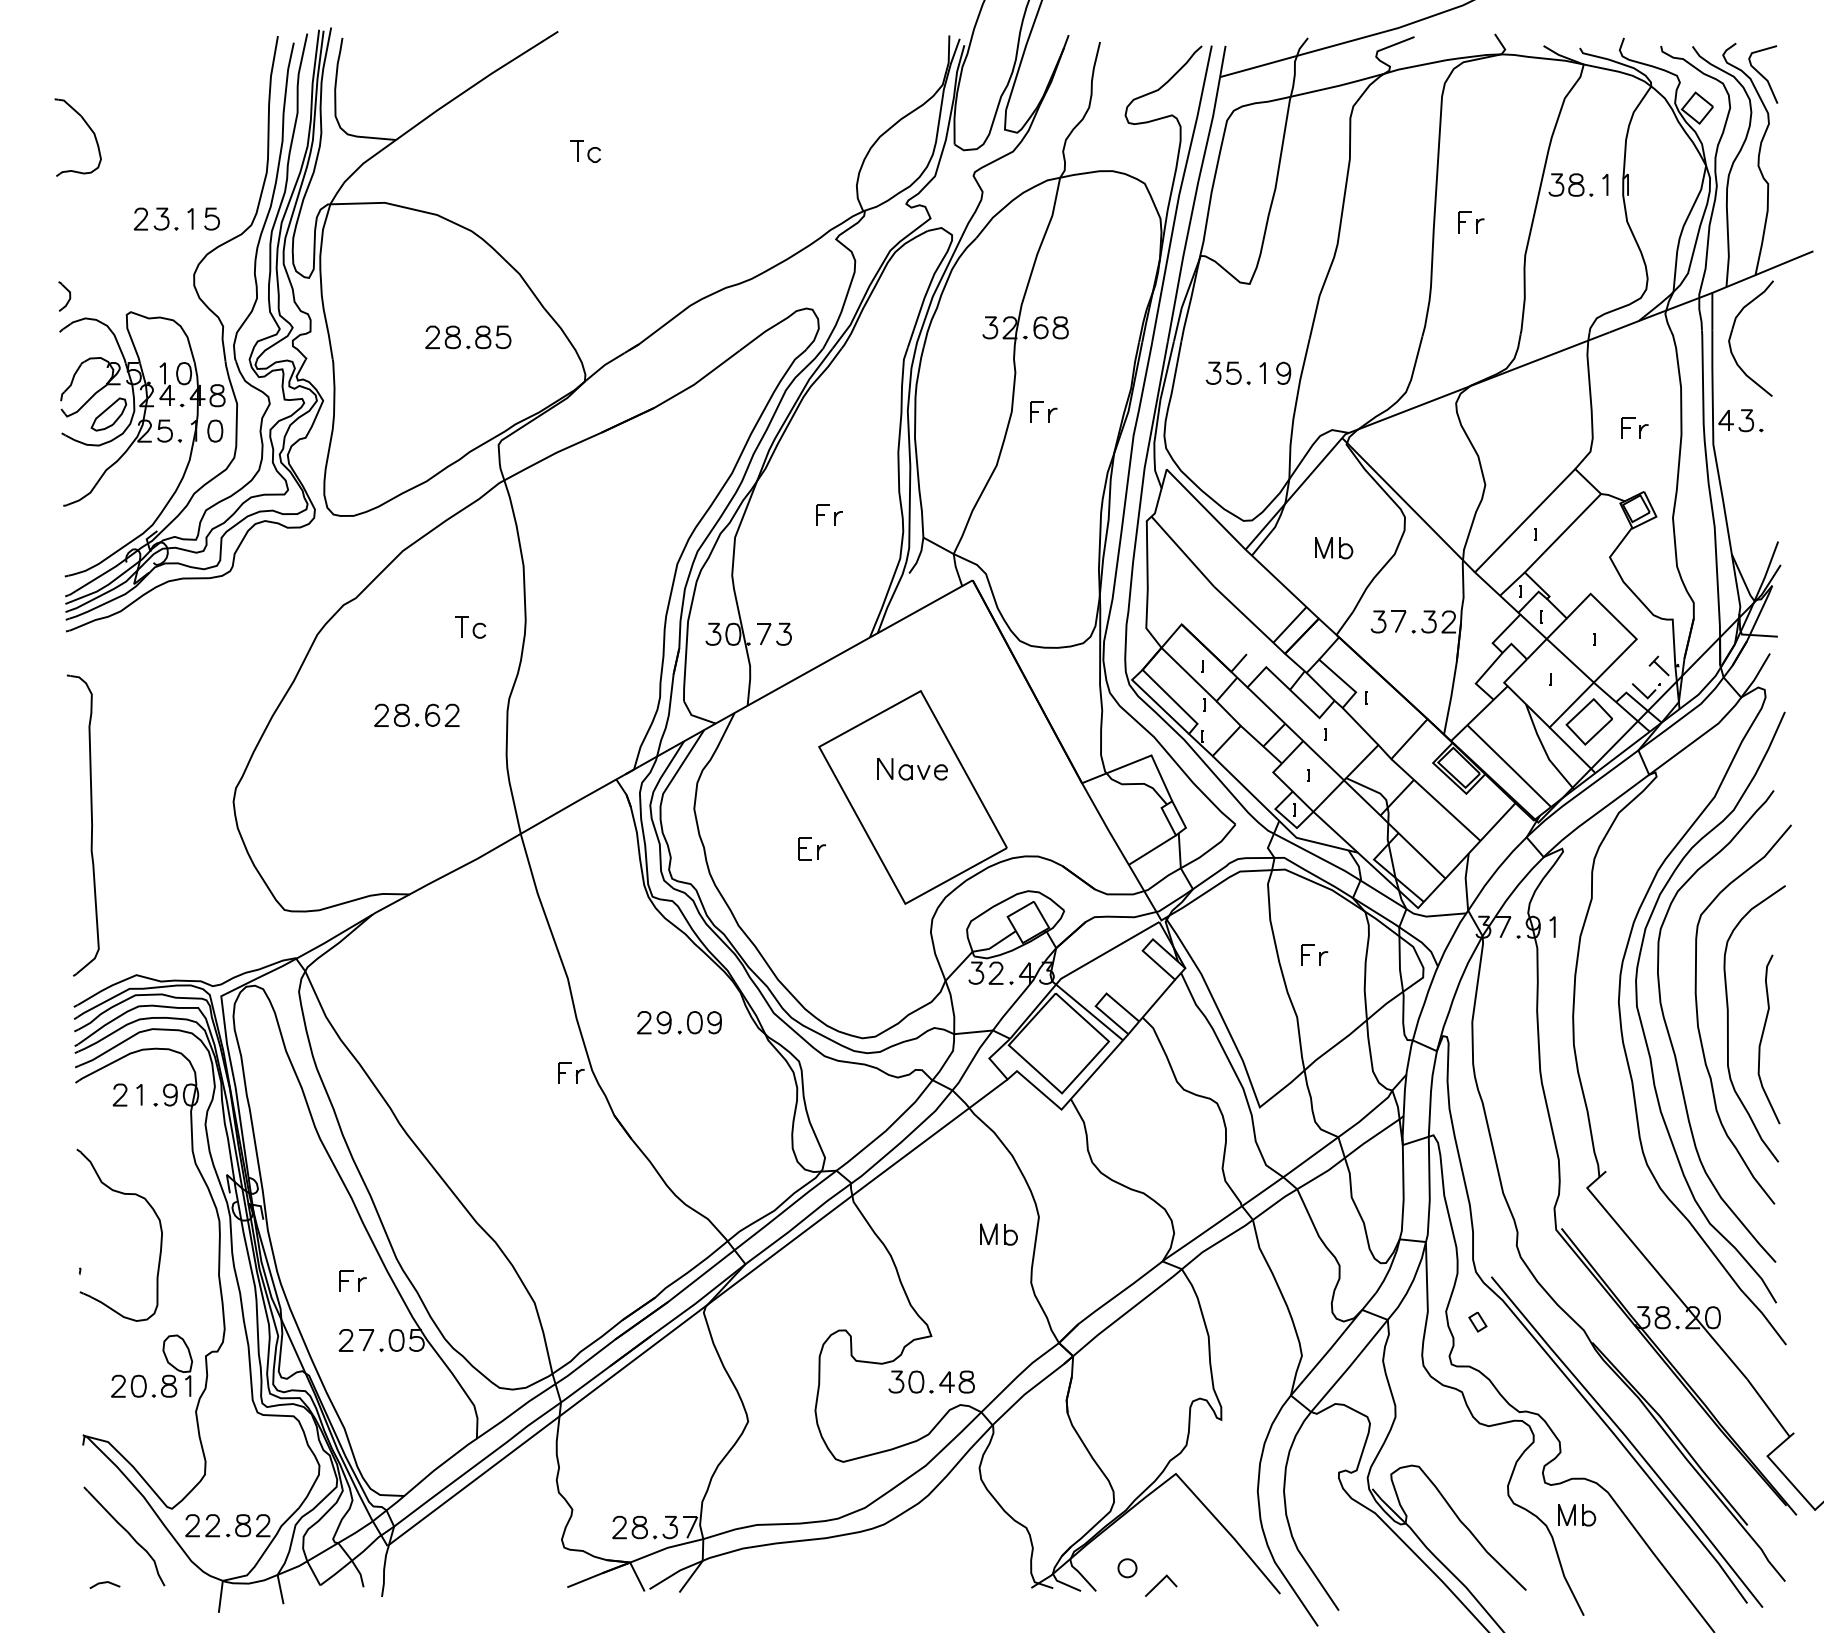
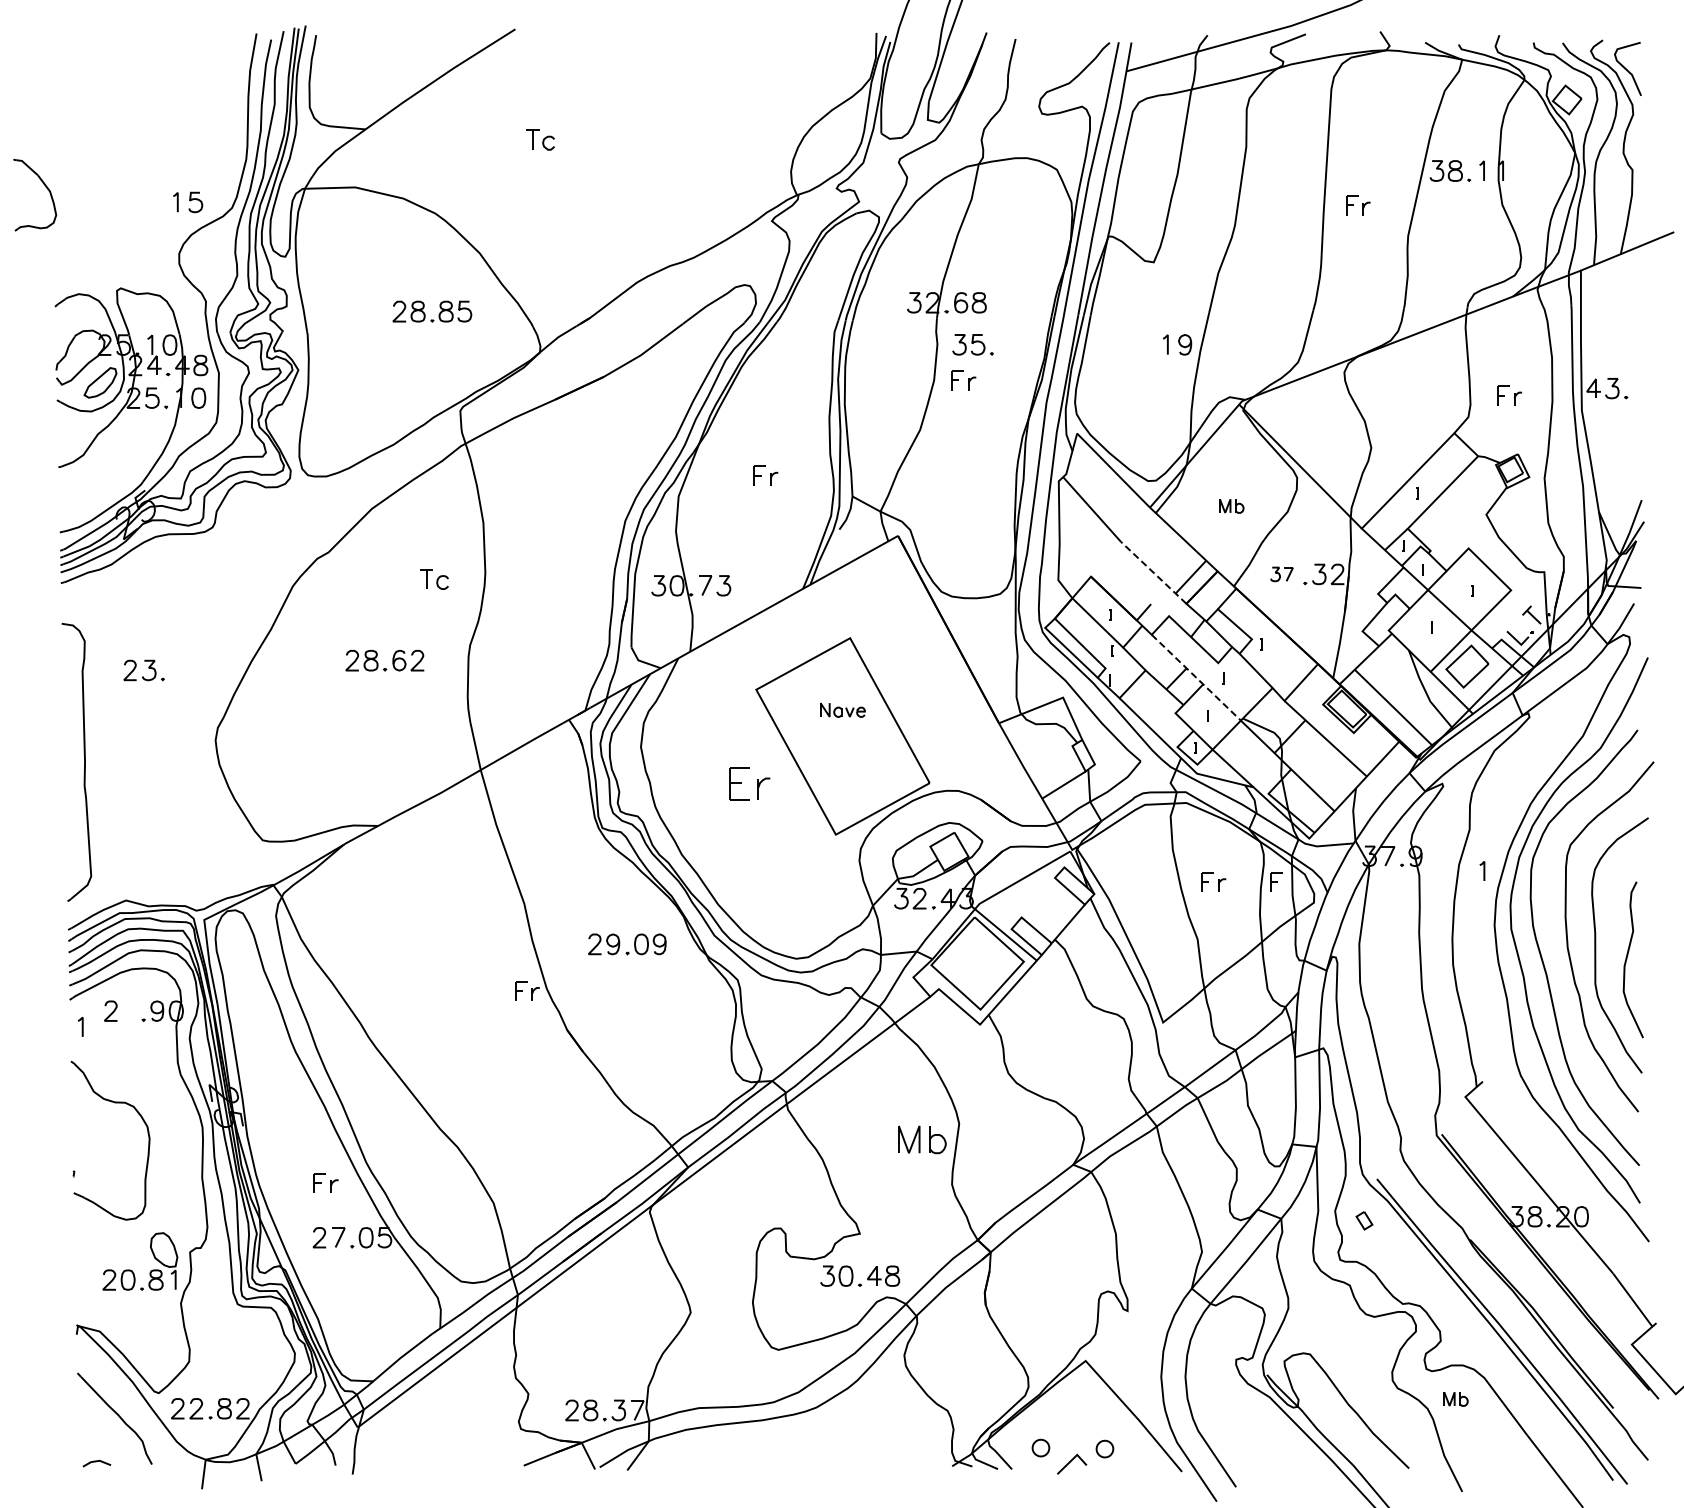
part: (89, 129) -> (45, 187), moved
part: (155, 219) -> (143, 670), moved
part: (64, 296) -> (59, 273), removed
part: (1732, 333) -> (1599, 308), removed
part: (1227, 372) -> (972, 344), moved
part: (1333, 548) -> (1231, 506), size x0.7
line: (1250, 621) -> (1154, 573), solid -> dashed
part: (1388, 622) -> (1281, 574), size x0.7
line: (1297, 734) -> (1197, 678), solid -> dashed
part: (912, 768) -> (842, 709), size x0.7
part: (811, 848) -> (749, 783), size x1.6
line: (1553, 926) -> (1483, 870), moved
part: (1382, 954) -> (1276, 881), added
line: (140, 1094) -> (81, 1026), moved
part: (998, 1234) -> (921, 1139), size x1.4
part: (1576, 1515) -> (1455, 1399), size x0.7
part: (1196, 1568) -> (1104, 1448), added

